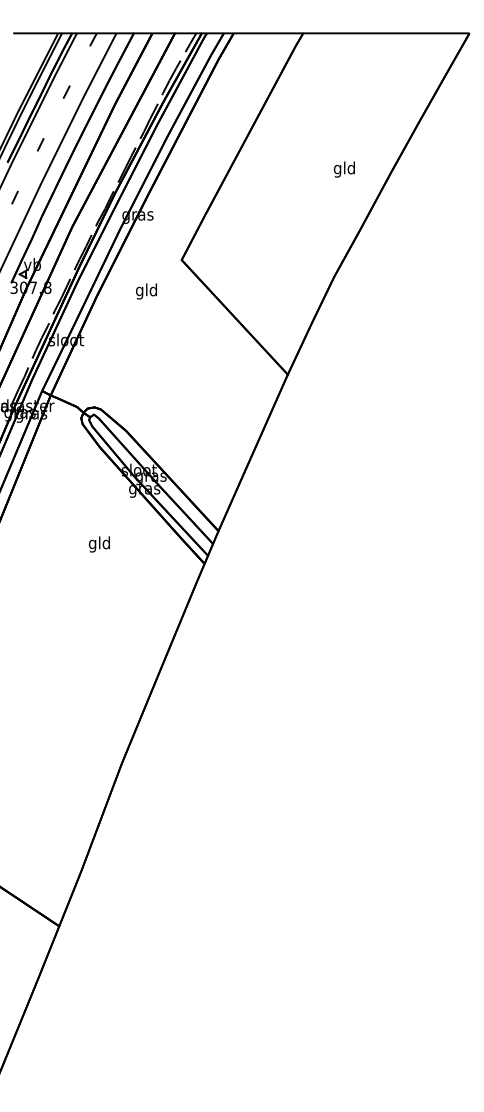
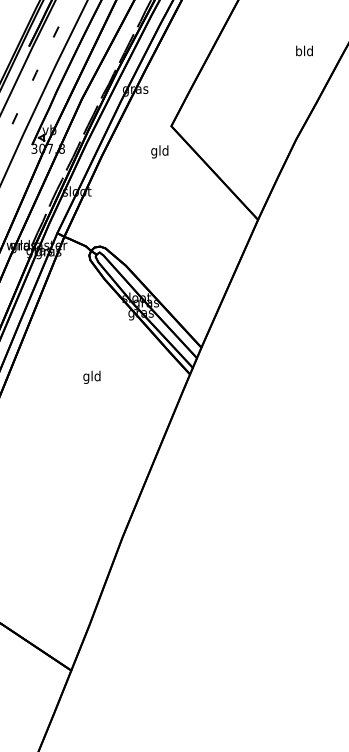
text: (337, 169) -> (298, 52), gld -> bld
text: (146, 291) -> (159, 151), moved
text: (98, 544) -> (91, 377), moved

